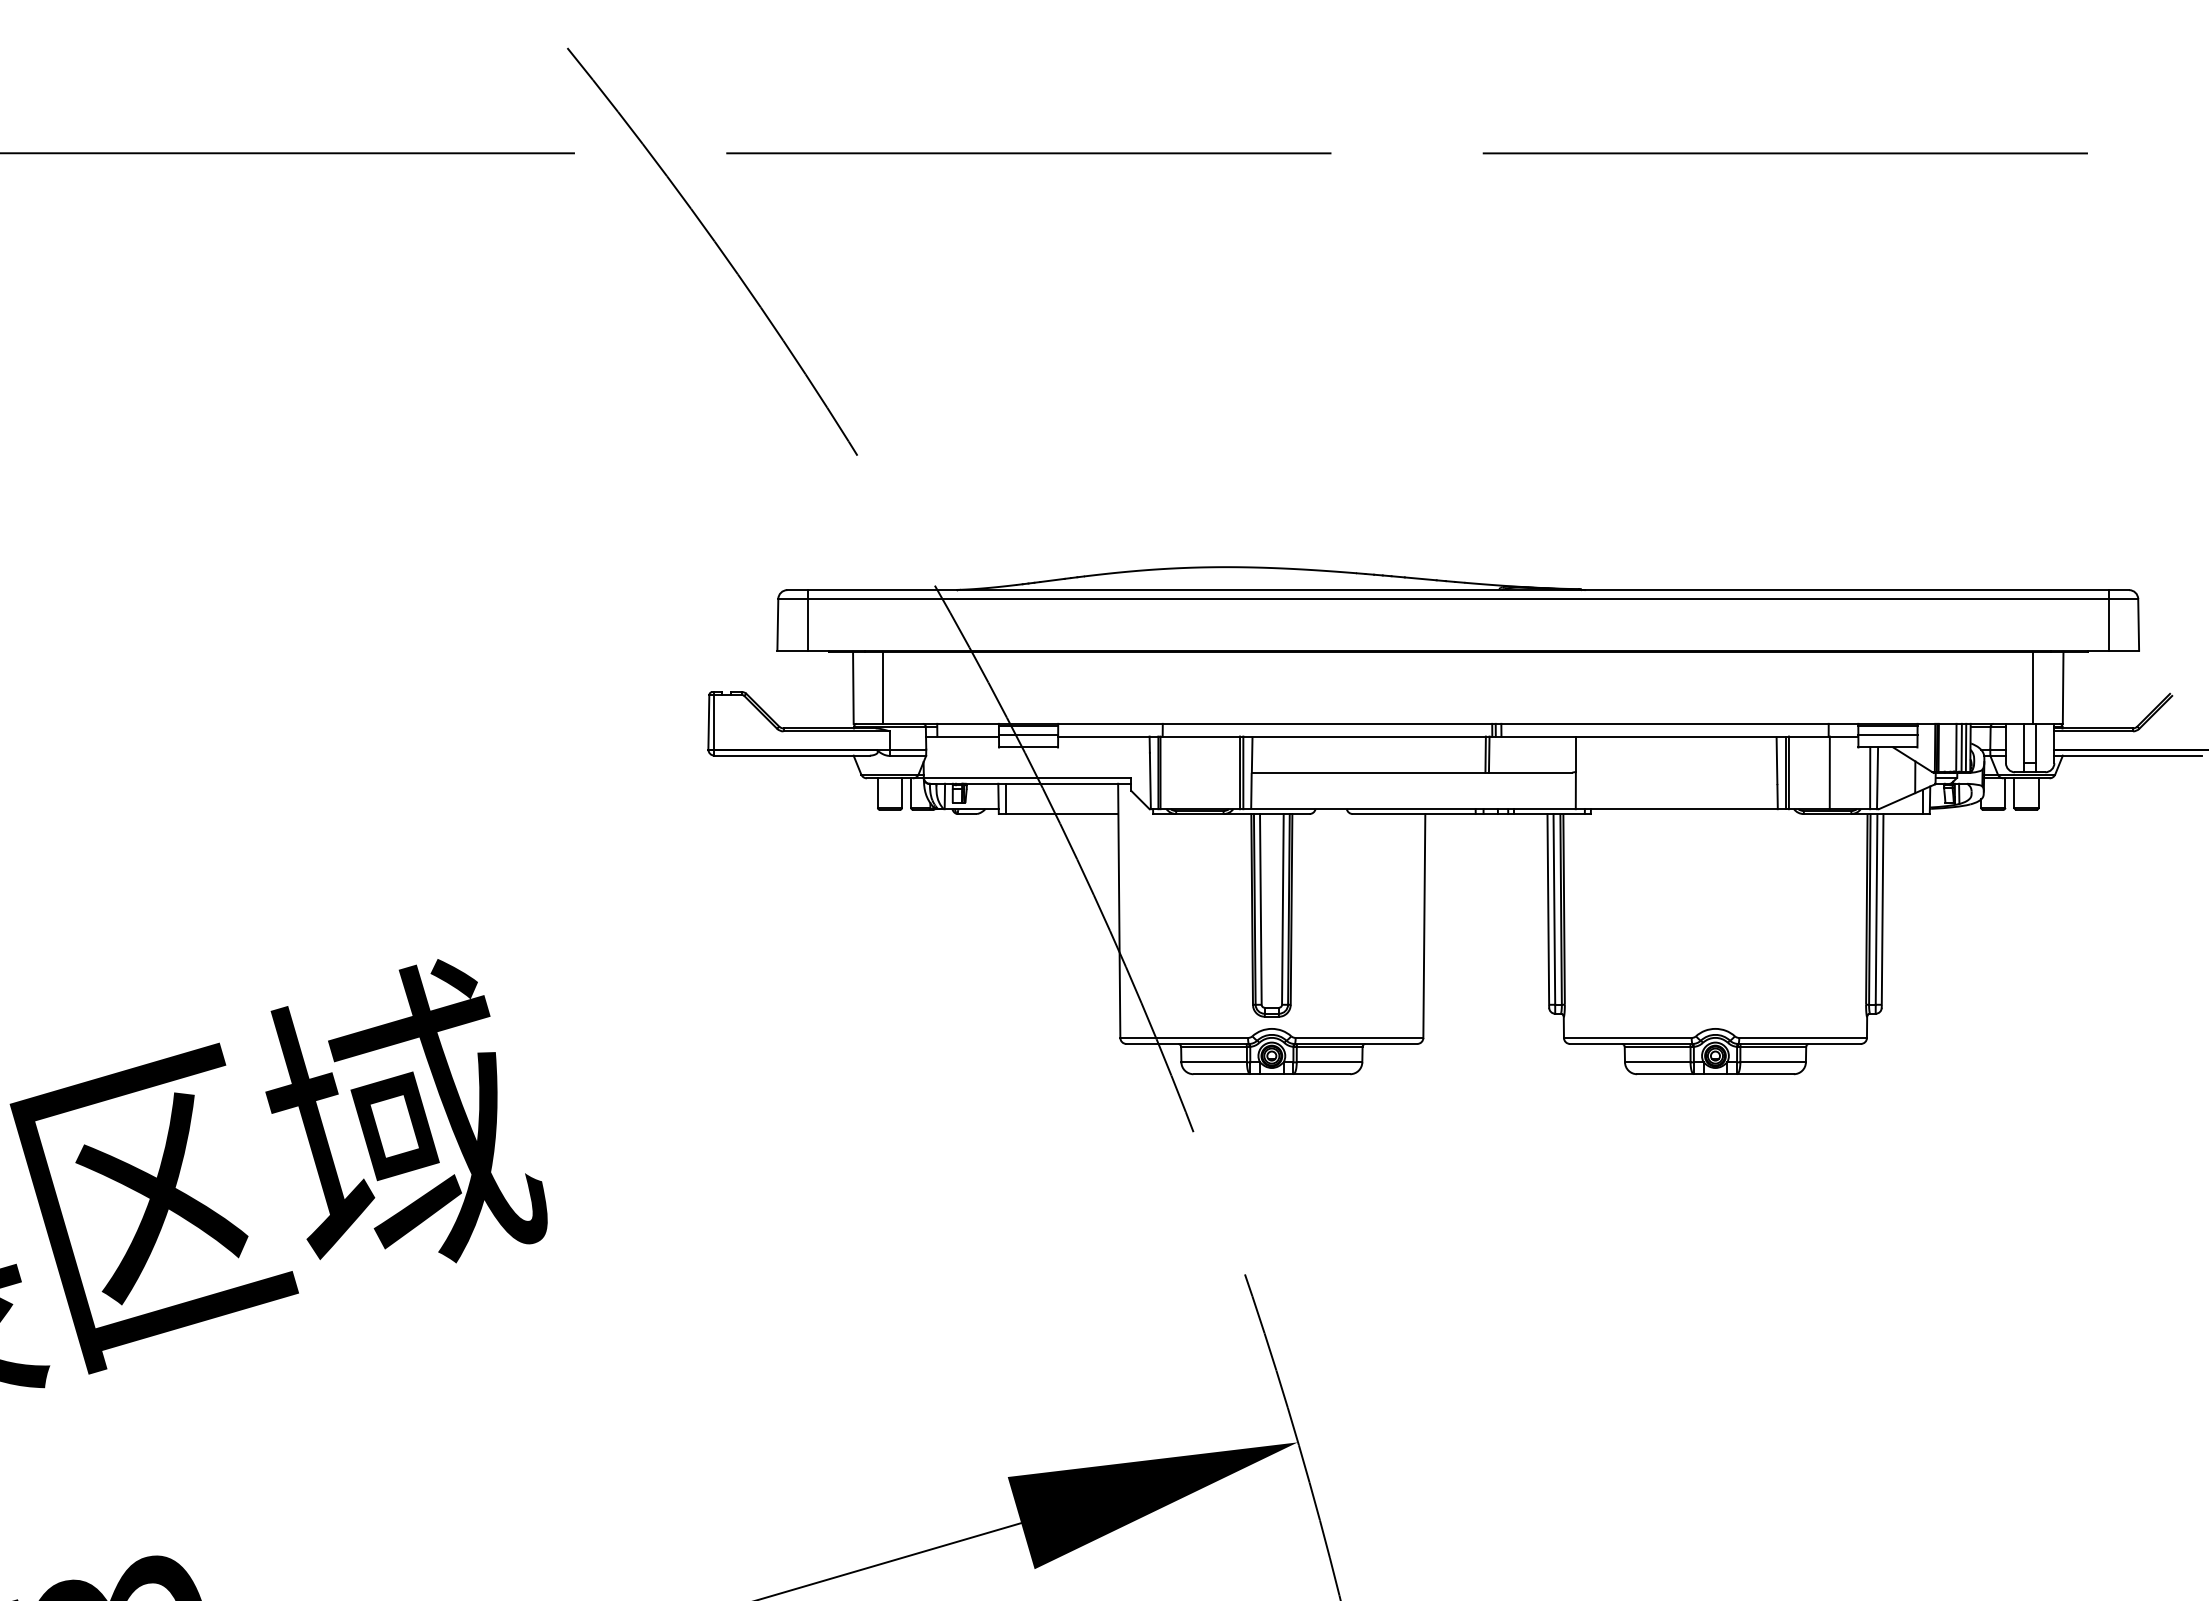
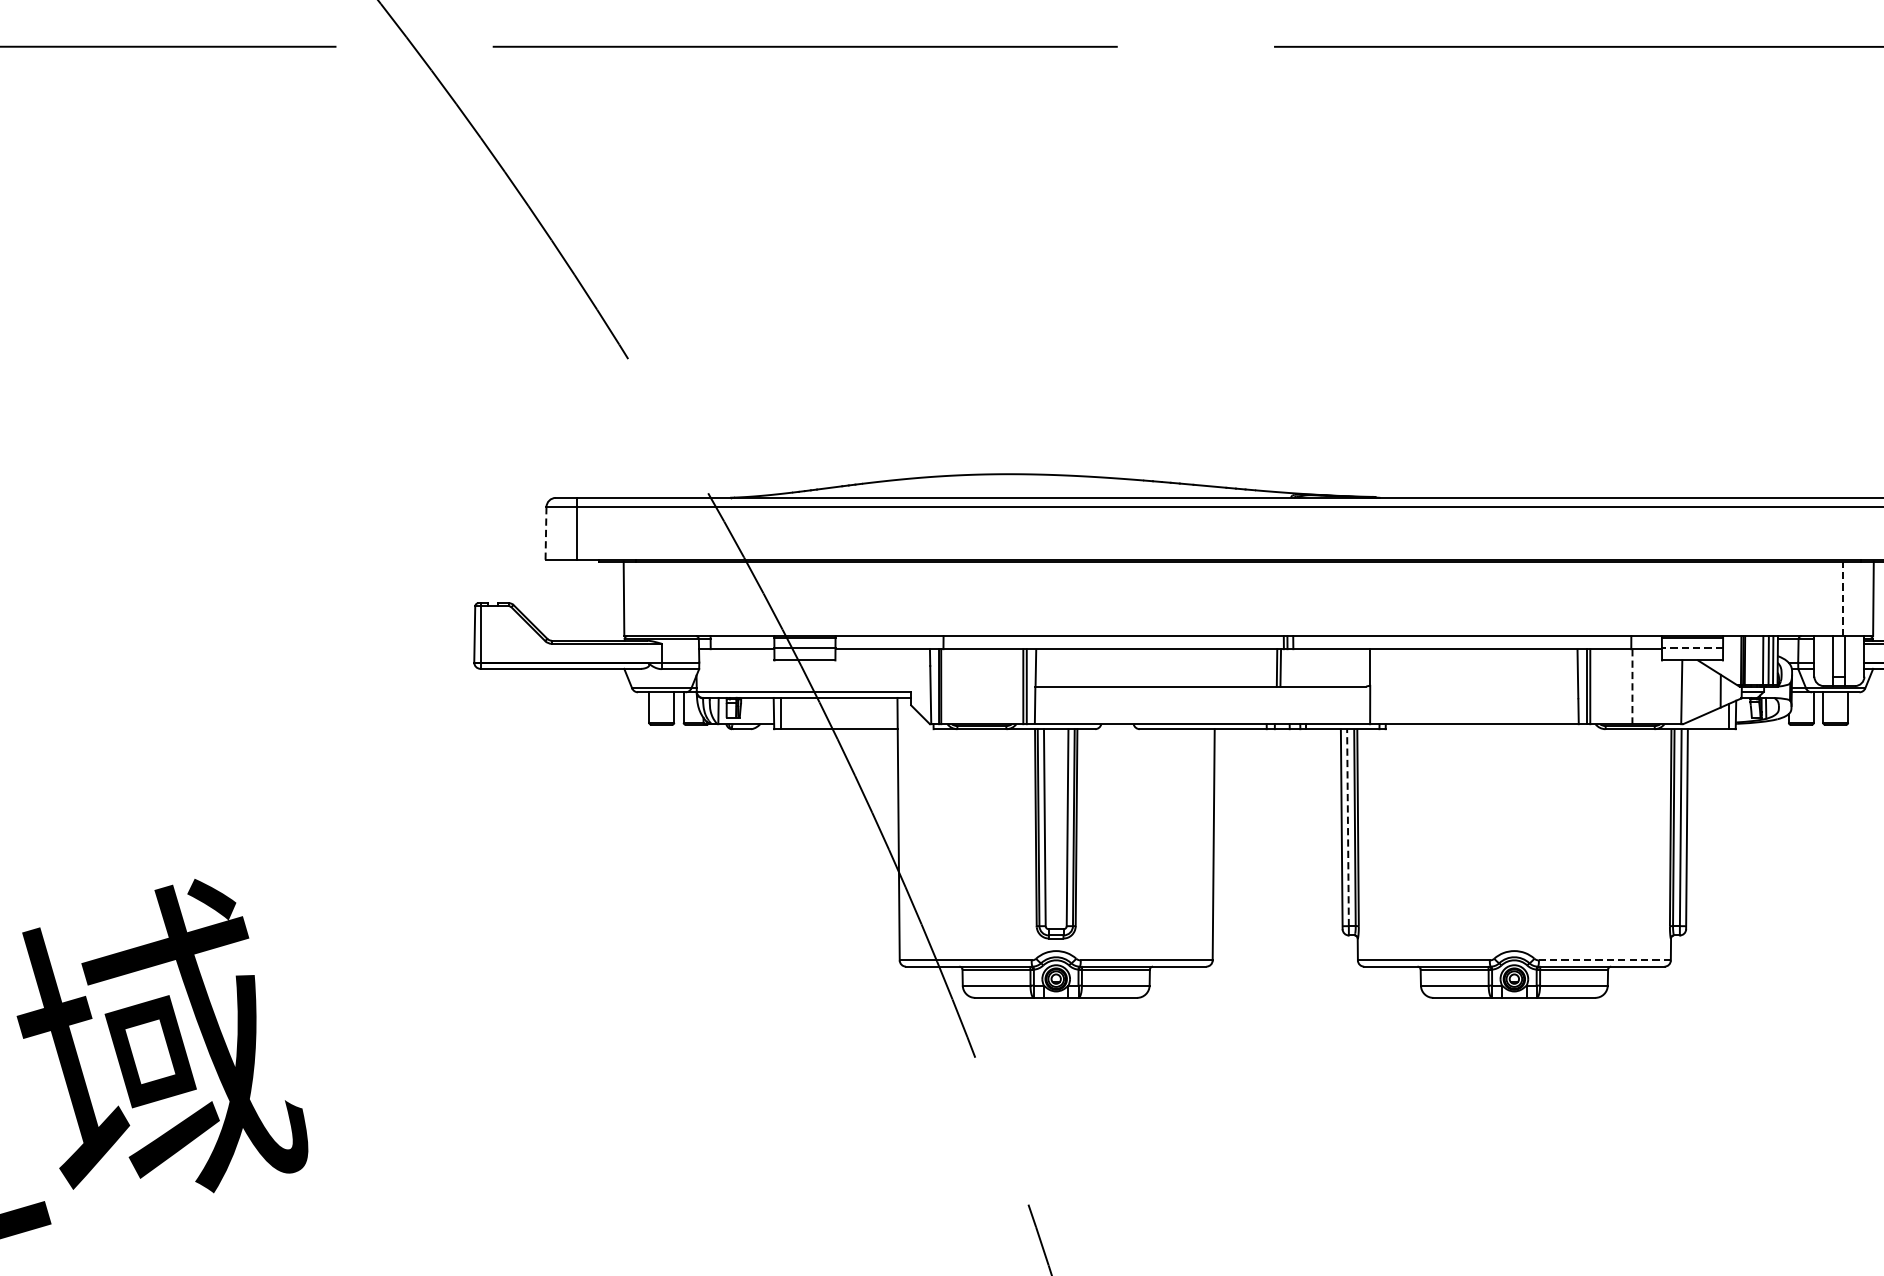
line: (777, 624) -> (545, 533), solid -> dashed
line: (883, 687) -> (655, 598), removed
line: (2033, 687) -> (1842, 598), solid -> dashed
line: (1887, 735) -> (1692, 648), solid -> dashed
line: (1829, 773) -> (1632, 687), solid -> dashed
line: (1870, 778) -> (1674, 692), removed
line: (1554, 908) -> (1348, 826), solid -> dashed
line: (1803, 1037) -> (1605, 959), solid -> dashed

